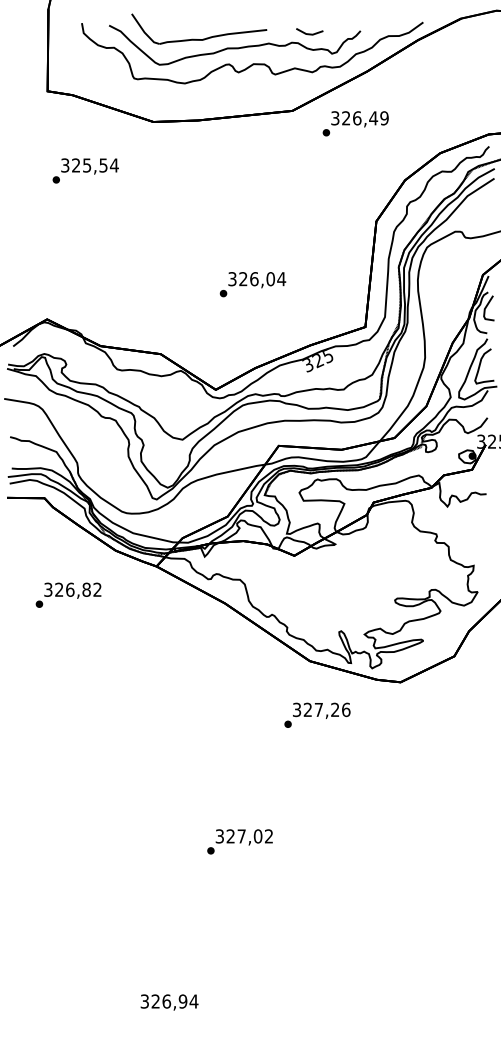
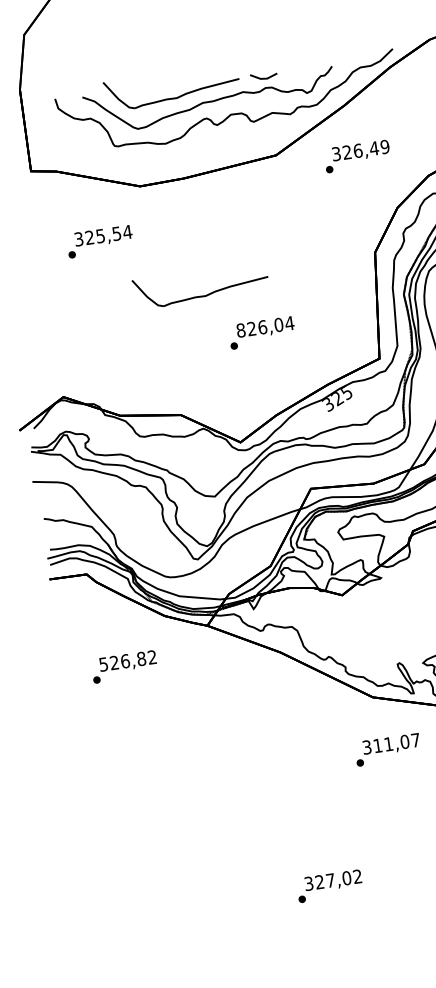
line: (309, 33) -> (263, 77), moved
text: (355, 123) -> (357, 156), moved
text: (85, 170) -> (99, 241), moved
part: (203, 238) -> (206, 294), added
text: (232, 279) -> (241, 330), 326,04 -> 826,04
text: (48, 589) -> (103, 664), 326,82 -> 526,82
text: (326, 709) -> (396, 742), 327,26 -> 311,07

